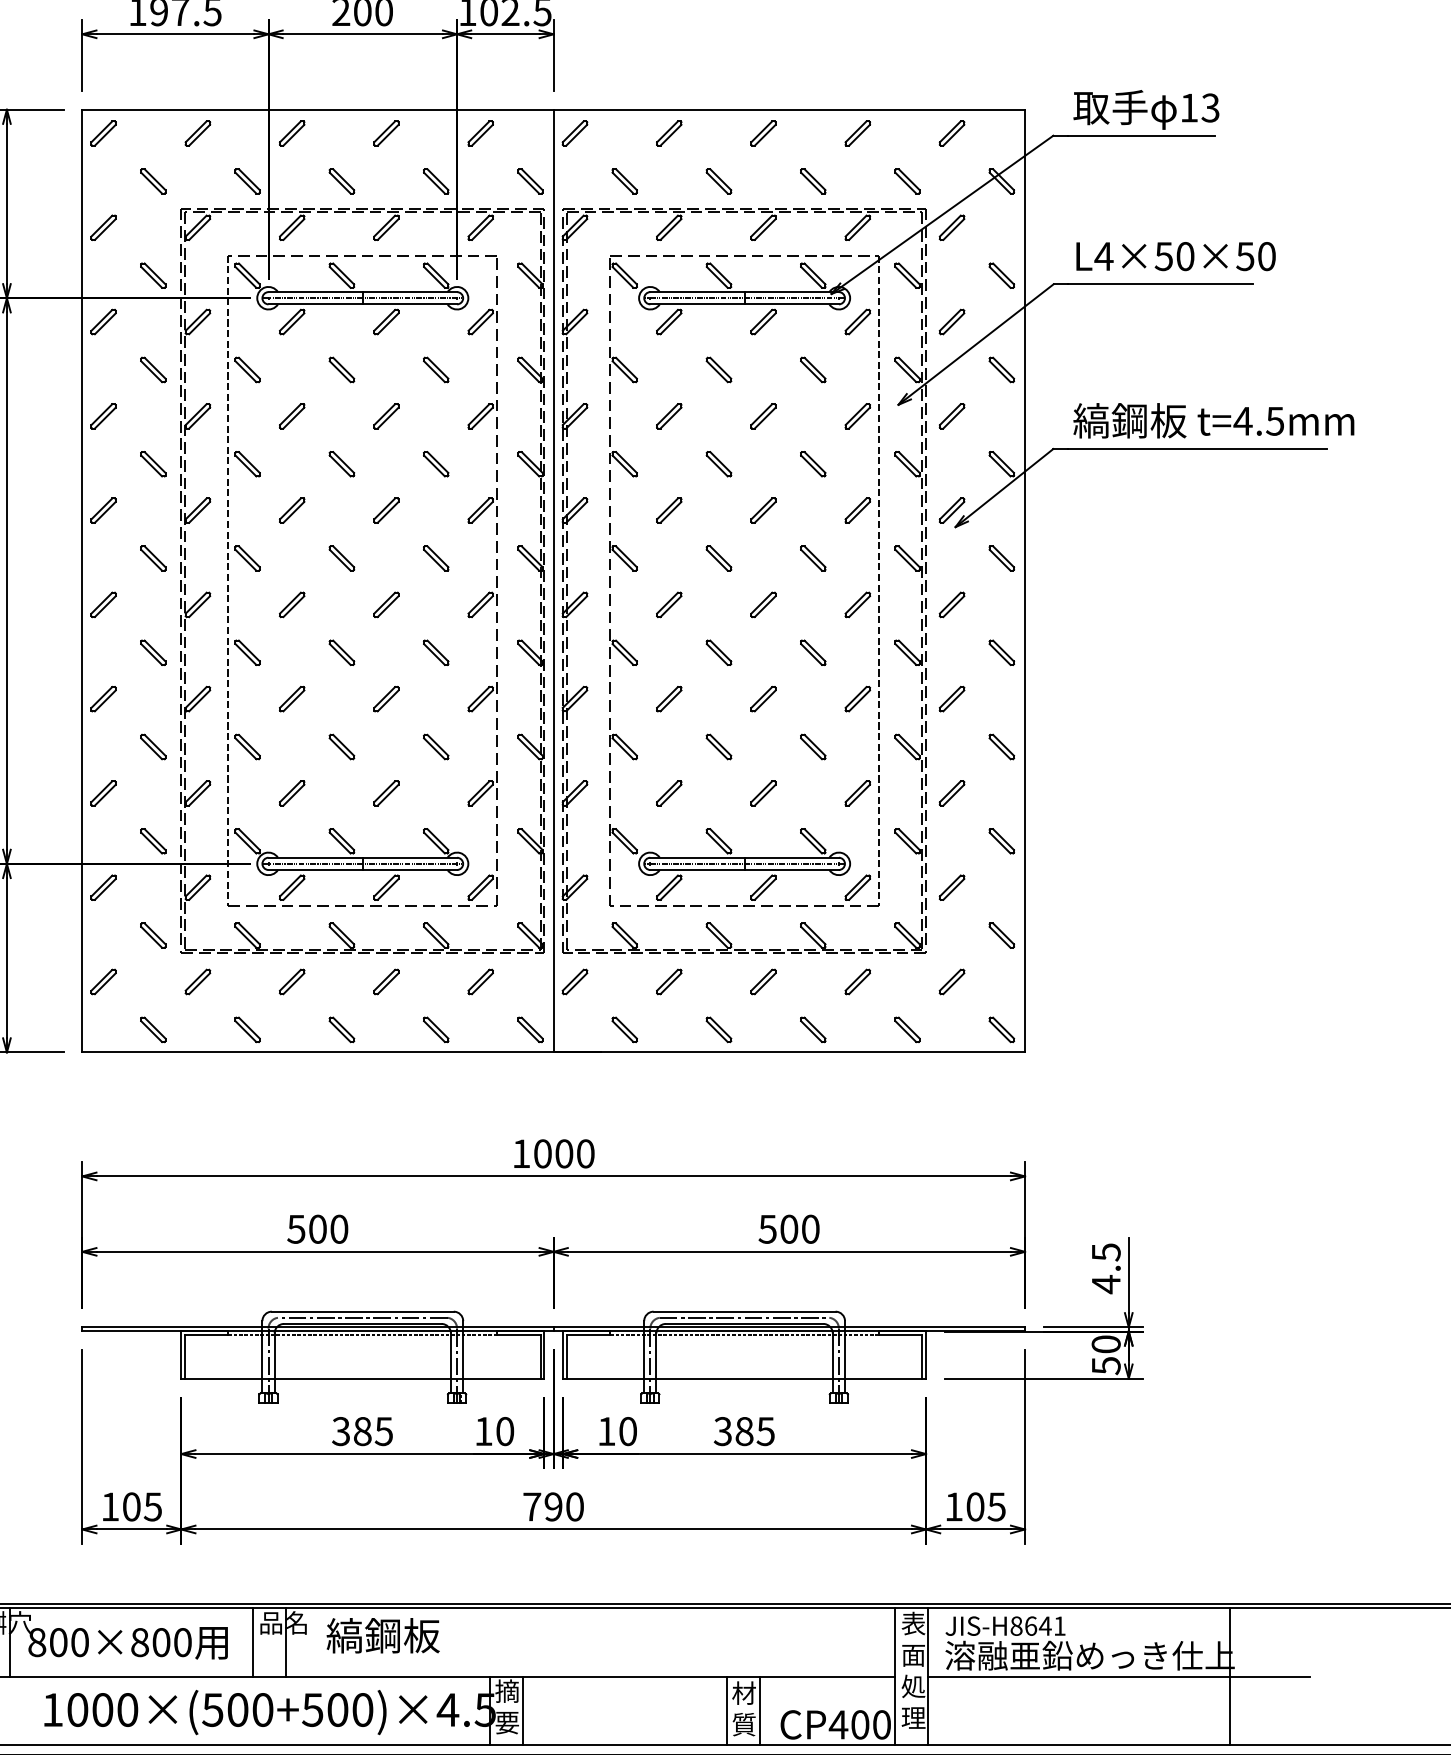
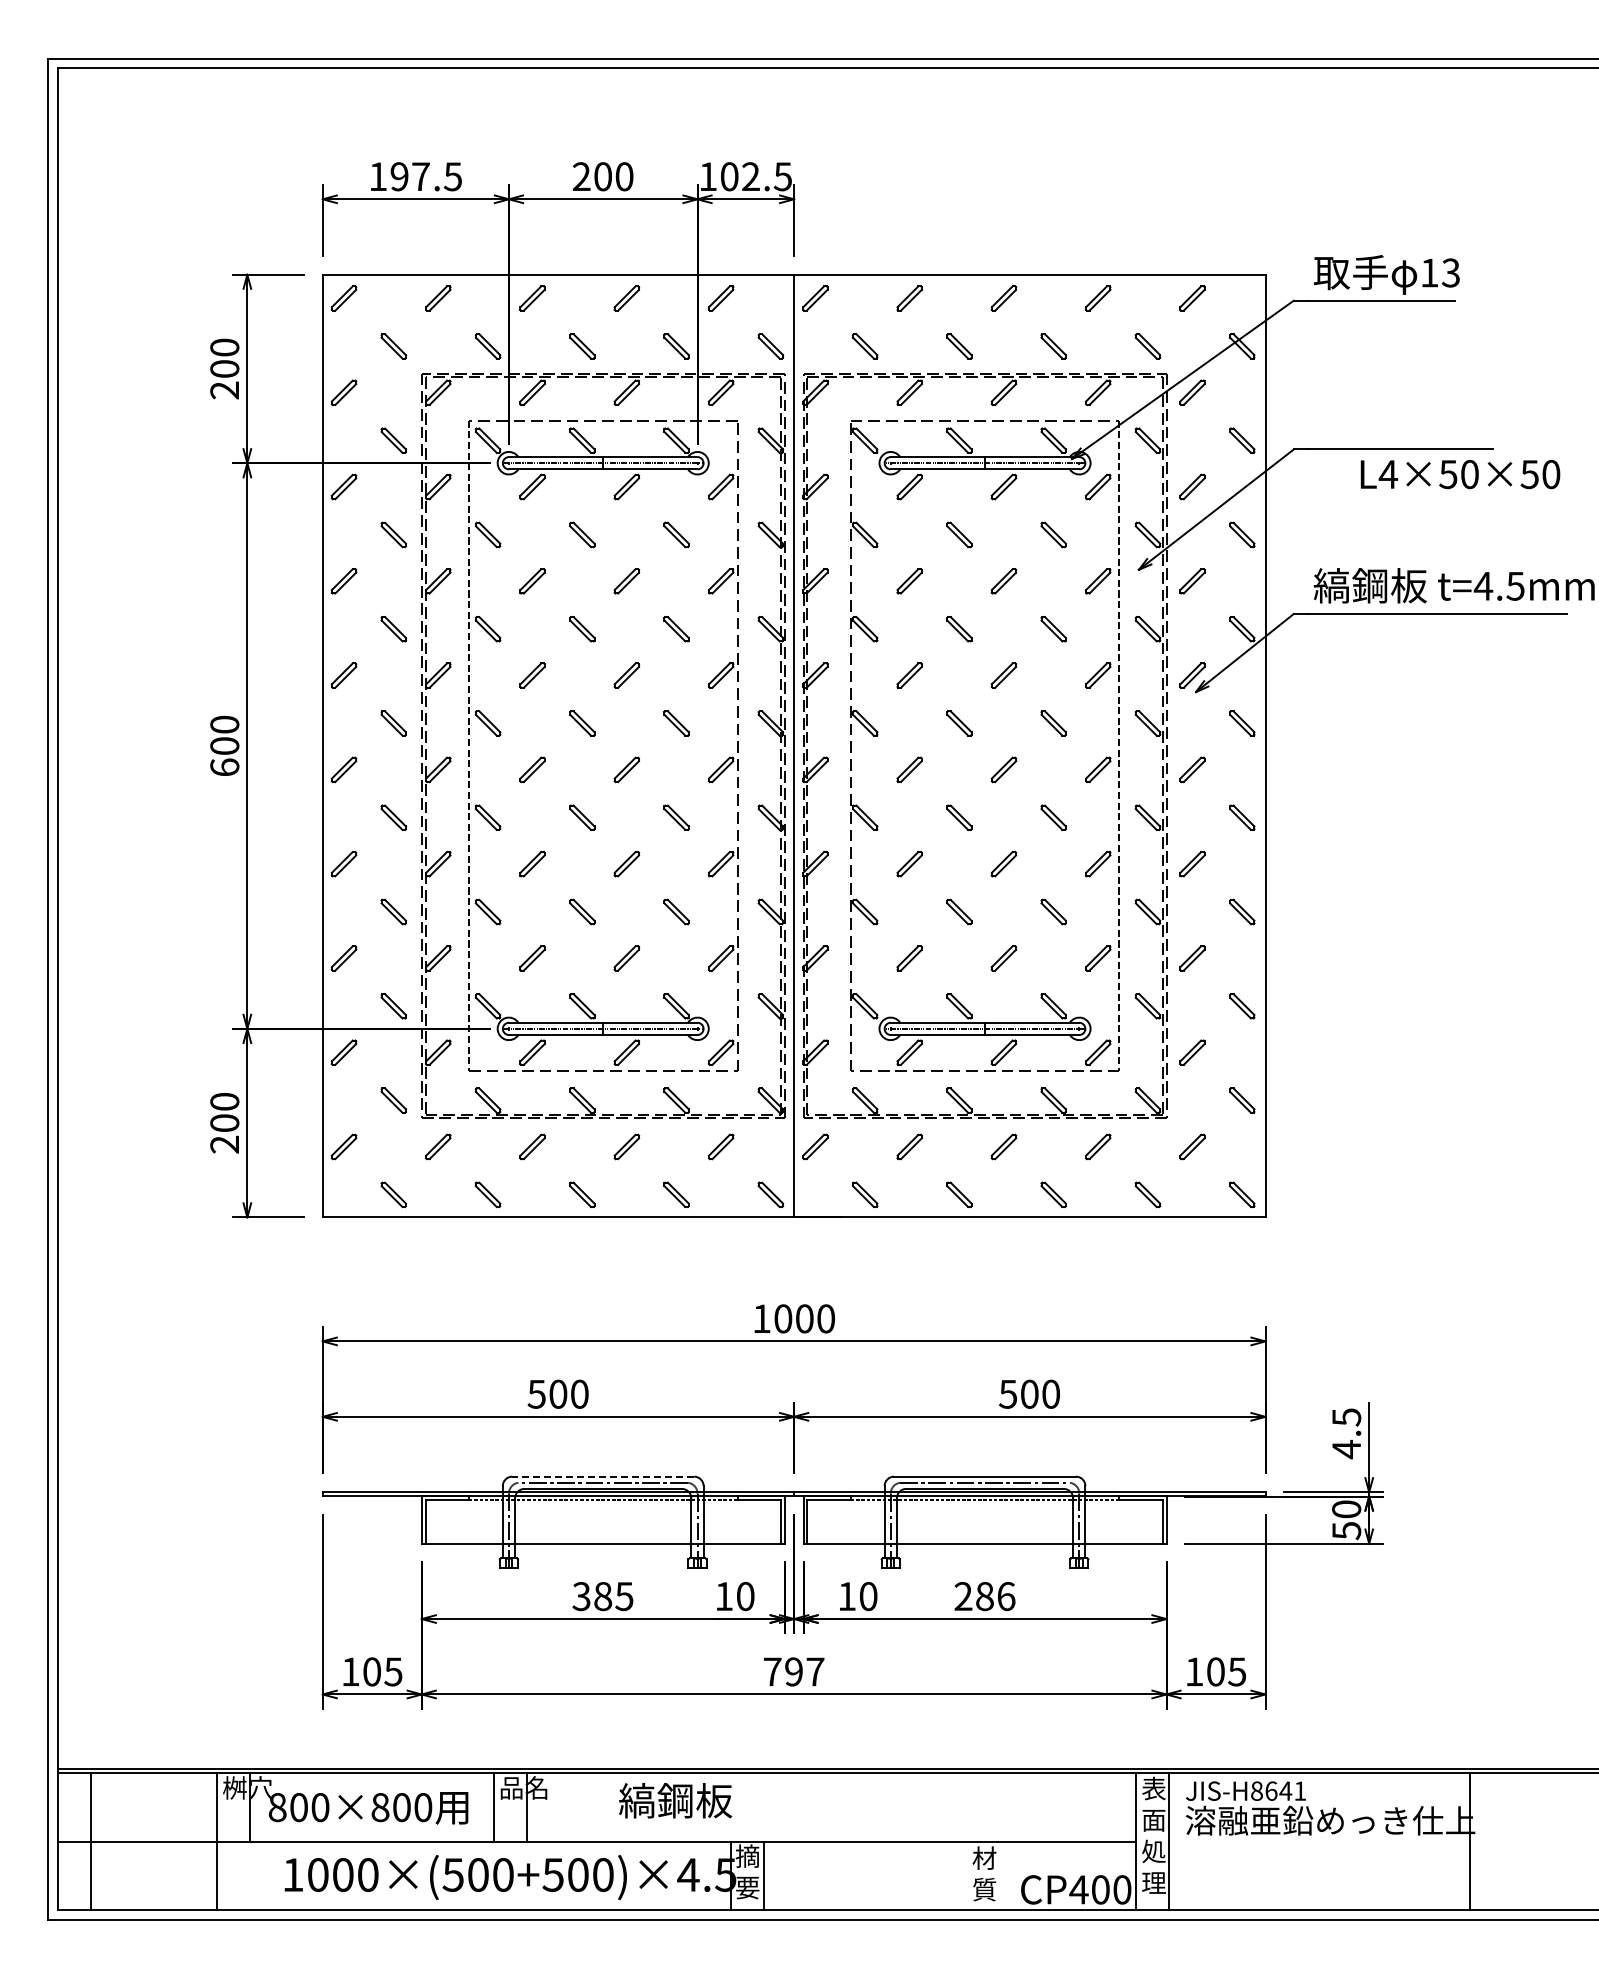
text: (1176, 256) -> (1460, 474), moved
line: (363, 1311) -> (603, 1476), solid -> dashed
text: (744, 1431) -> (984, 1596), 385 -> 286
text: (575, 1506) -> (815, 1671), 790 -> 797
text: (383, 1635) -> (675, 1800), moved
line: (1119, 1676) -> (1359, 1841), removed
line: (727, 1710) -> (967, 1875), removed
line: (760, 1710) -> (1000, 1875), removed

